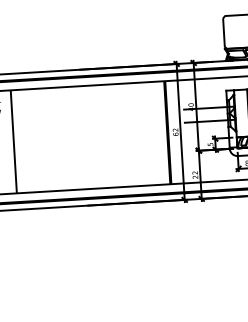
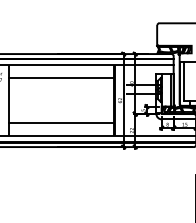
line: (88, 105) -> (61, 78), added
line: (91, 169) -> (61, 122), added

